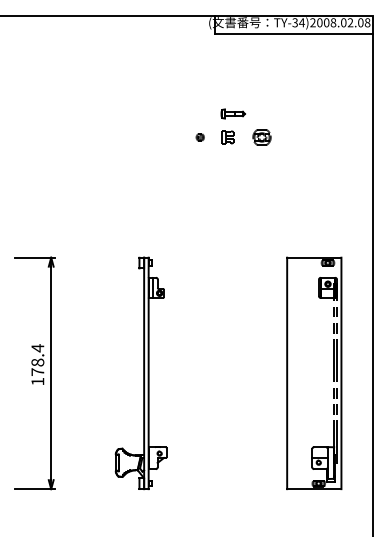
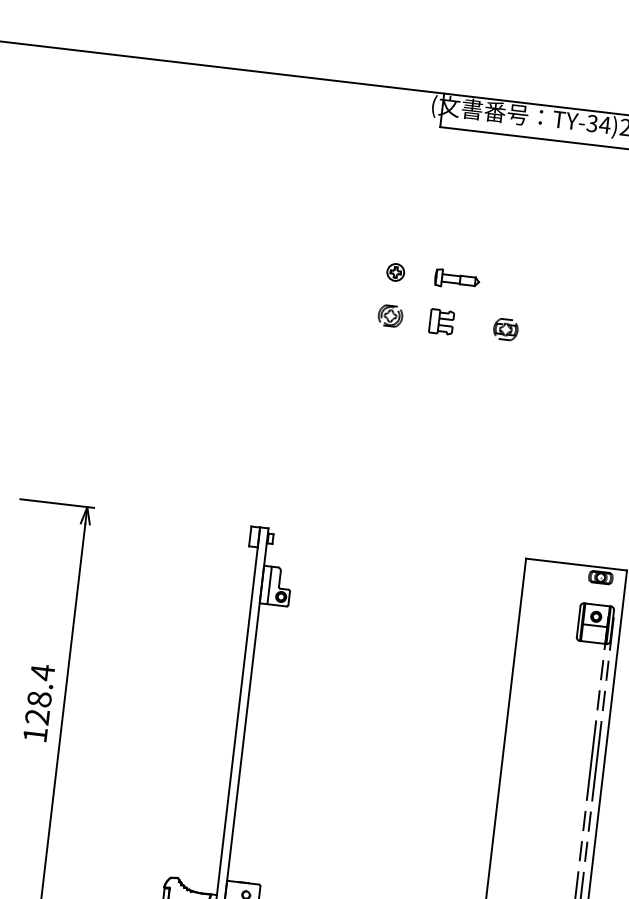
part: (199, 113) -> (394, 271), added
part: (200, 137) -> (391, 316), size x1.67
part: (262, 137) -> (506, 329), size x0.71
text: (37, 372) -> (36, 717), 178.4 -> 128.4

